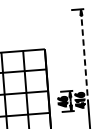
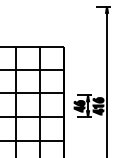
line: (84, 54) -> (107, 56), dashed -> solid

